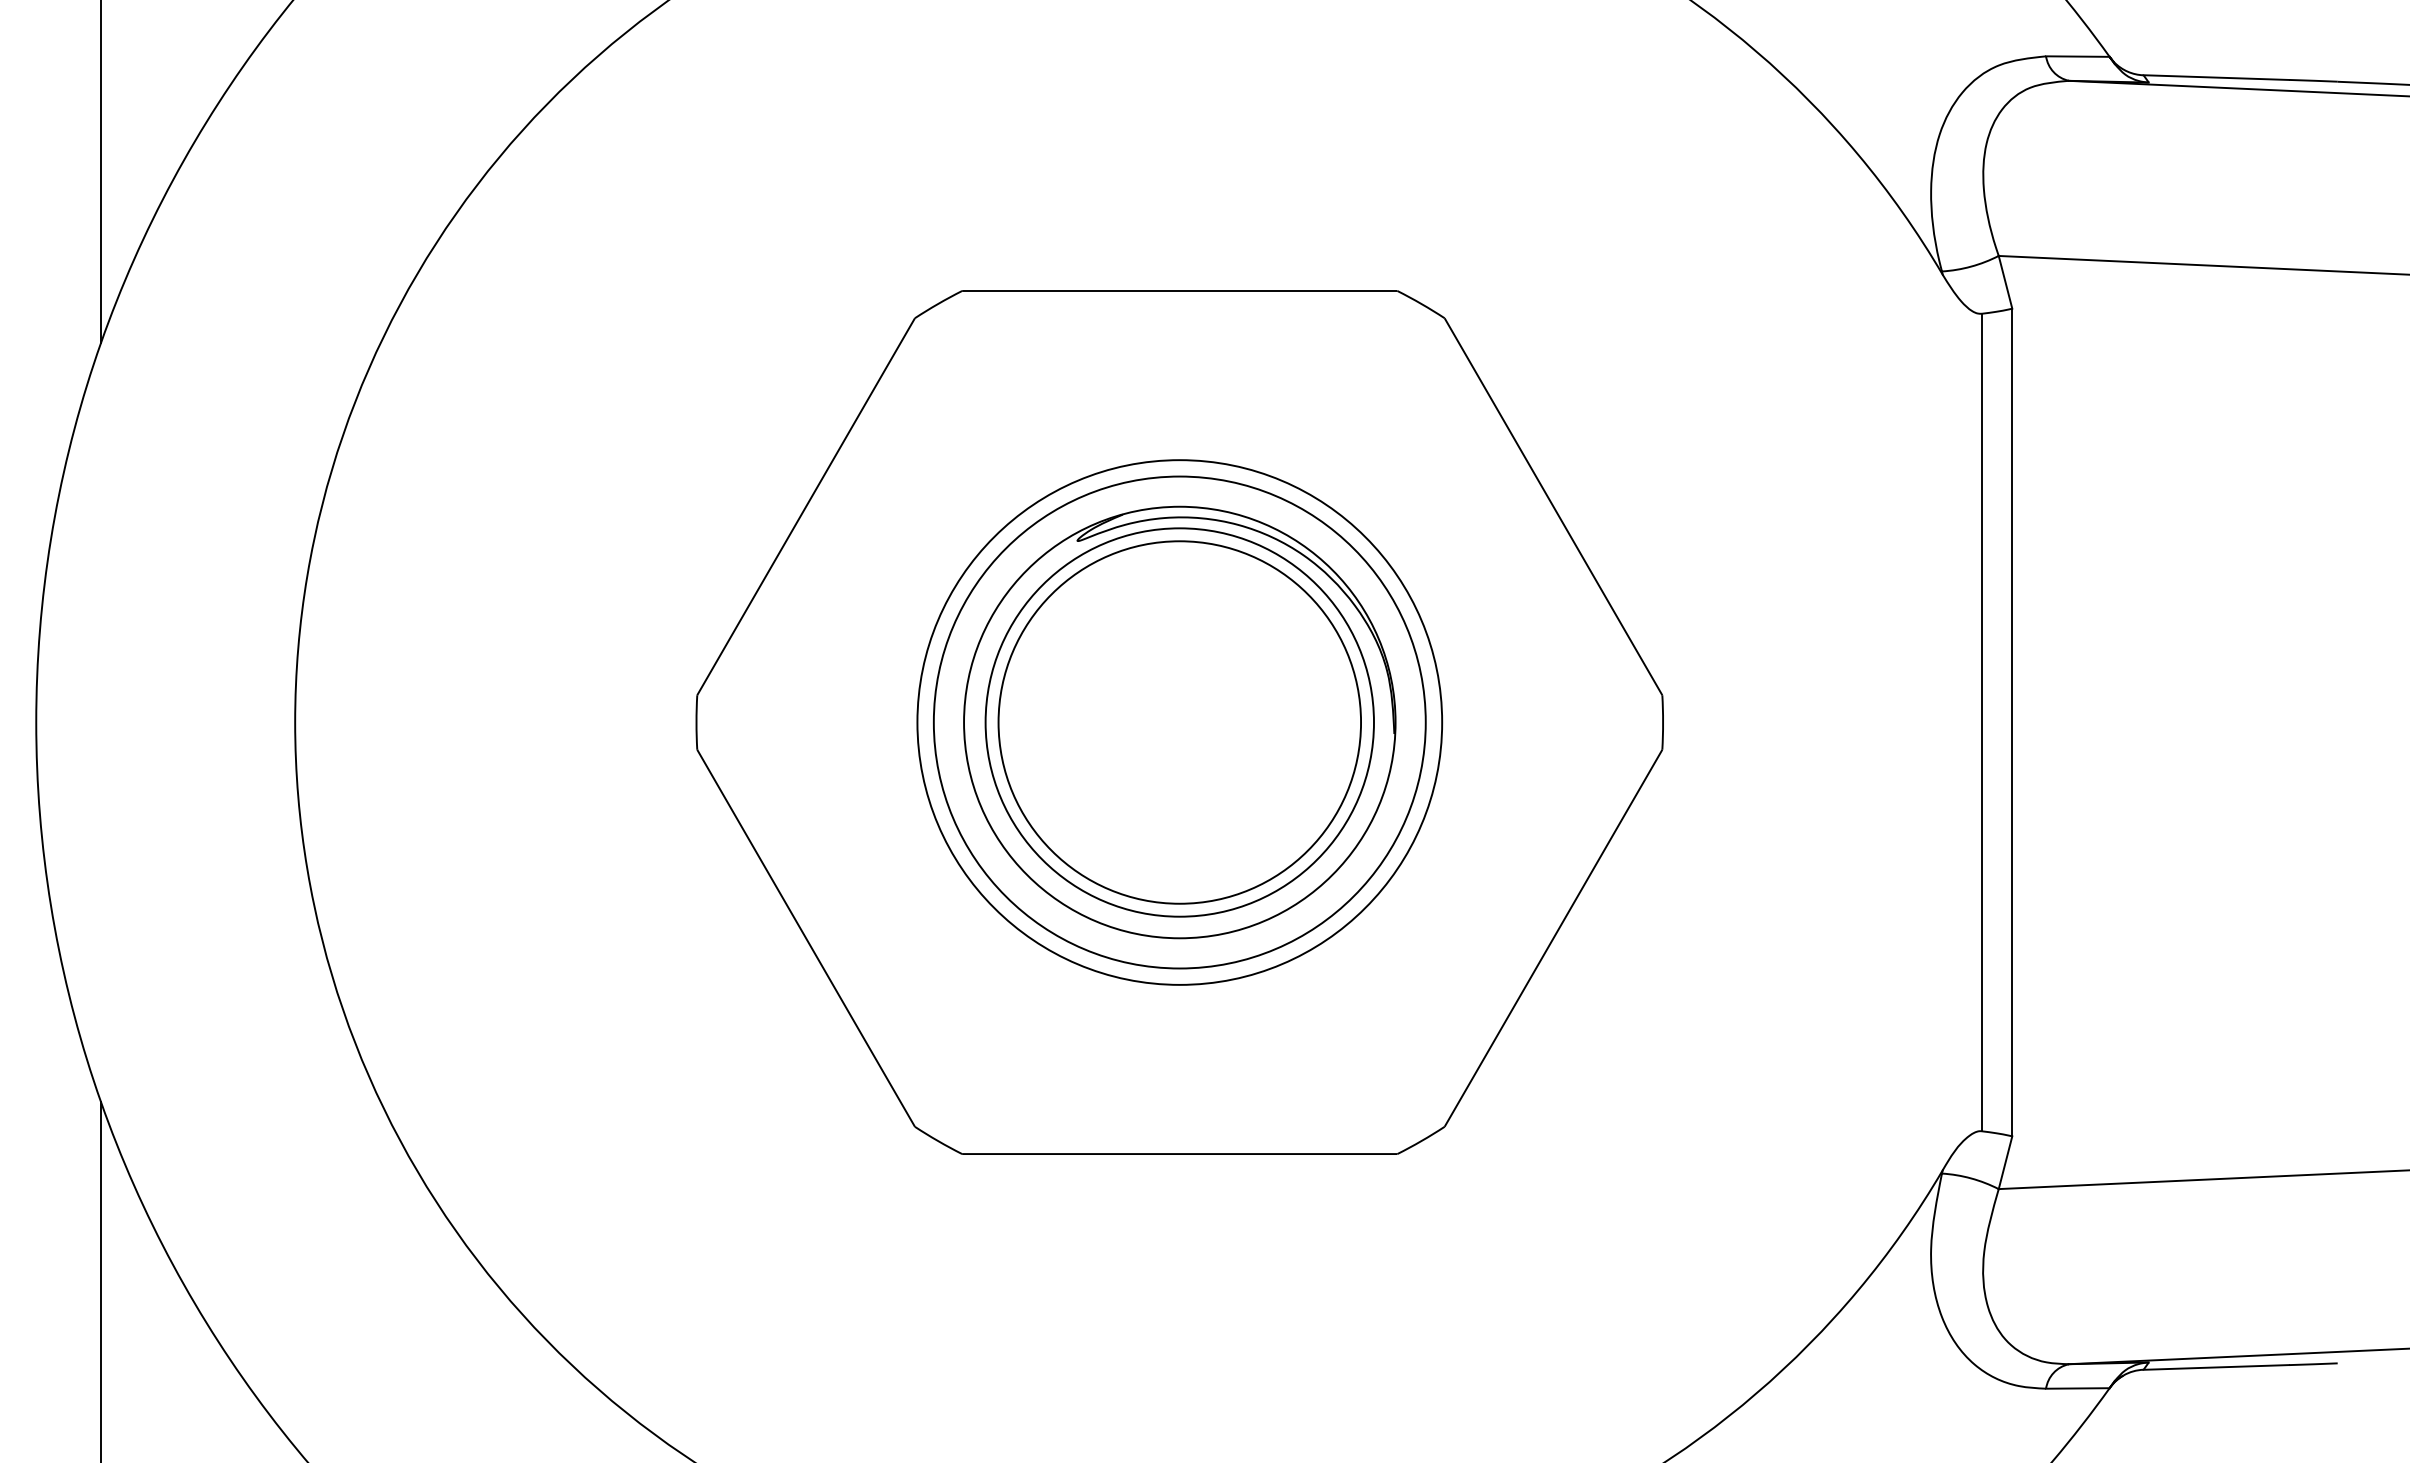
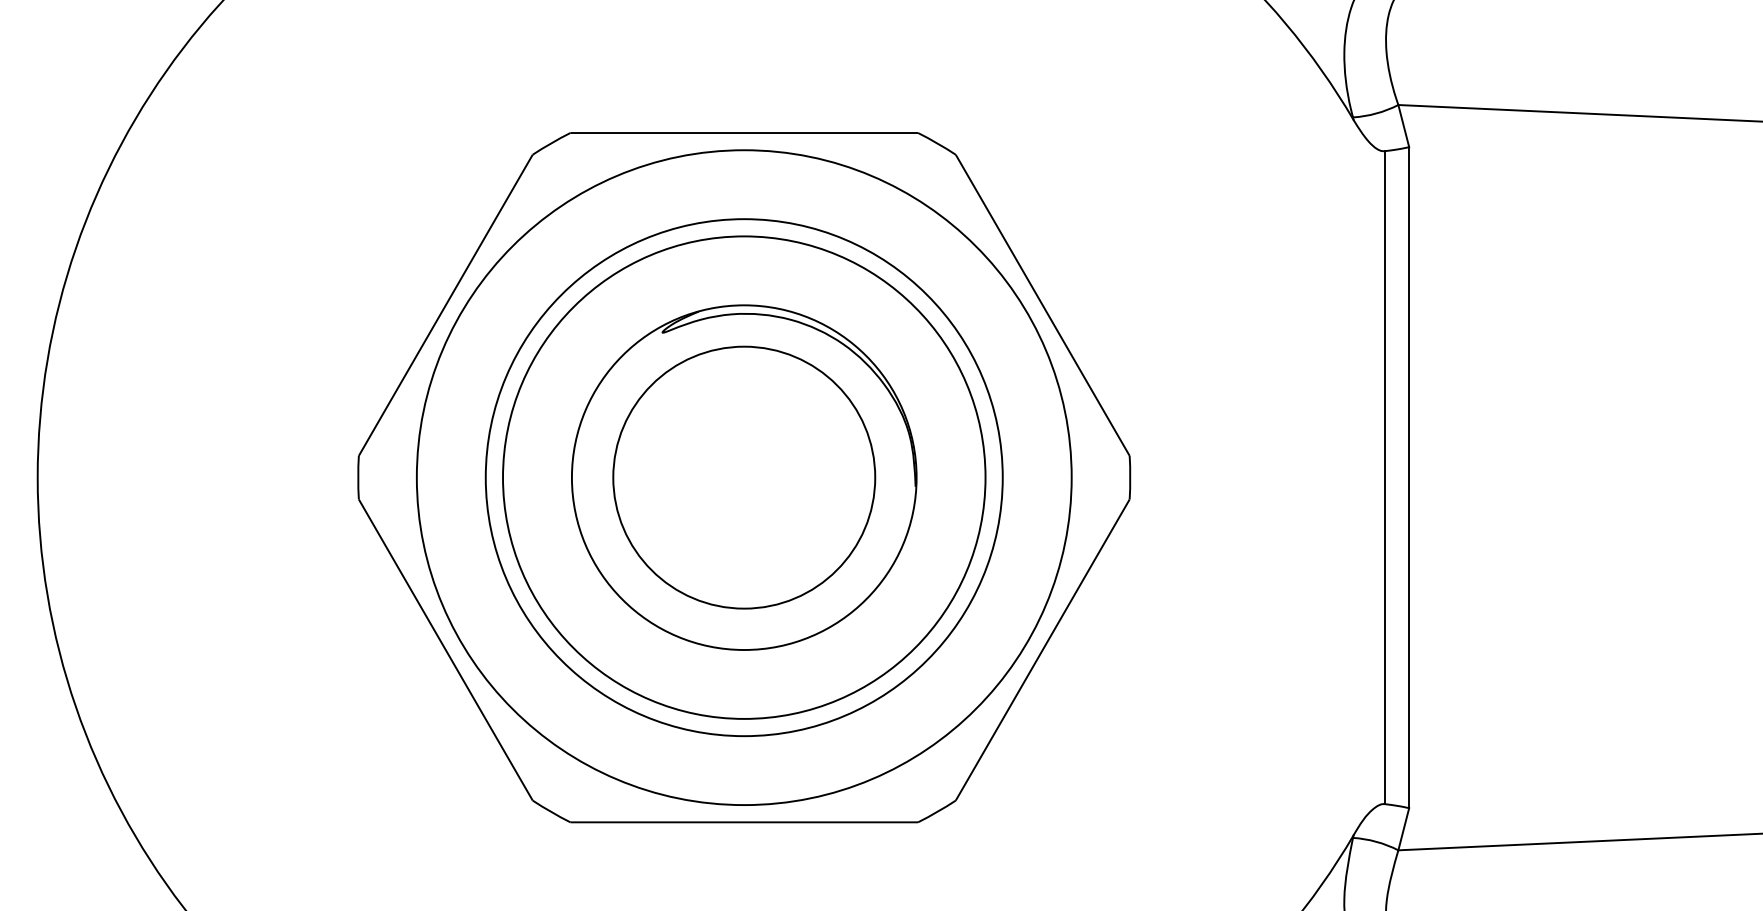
circle: (1179, 722) -> (744, 477), size x0.62
circle: (1179, 722) -> (744, 477), size x1.67
circle: (1179, 722) -> (744, 477), size x1.67
circle: (1179, 722) -> (744, 477), size x1.67

